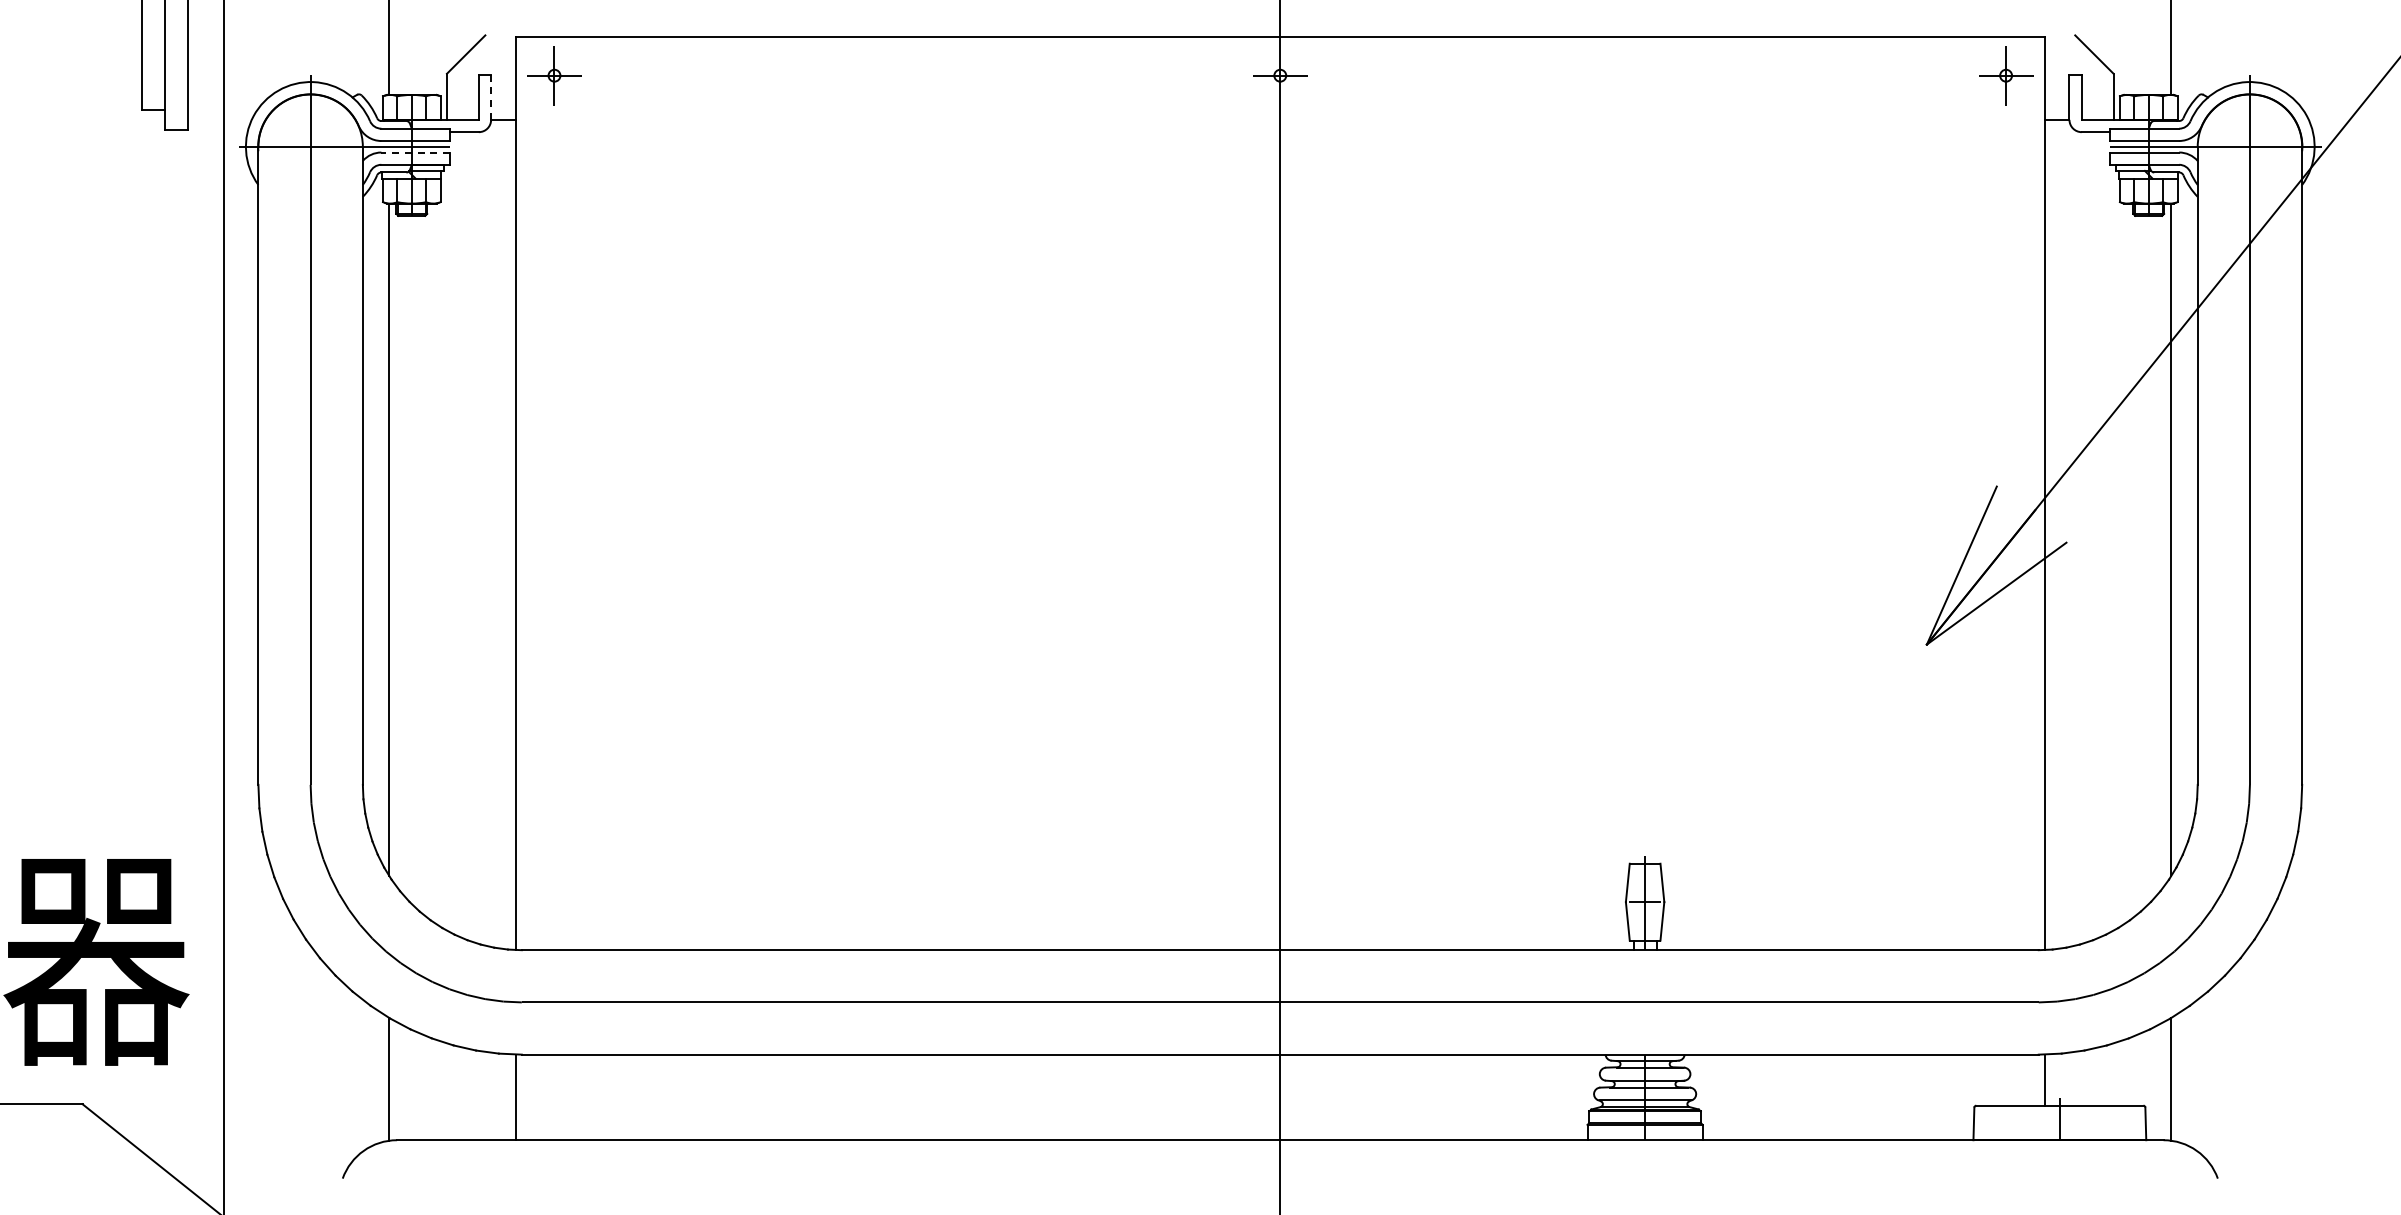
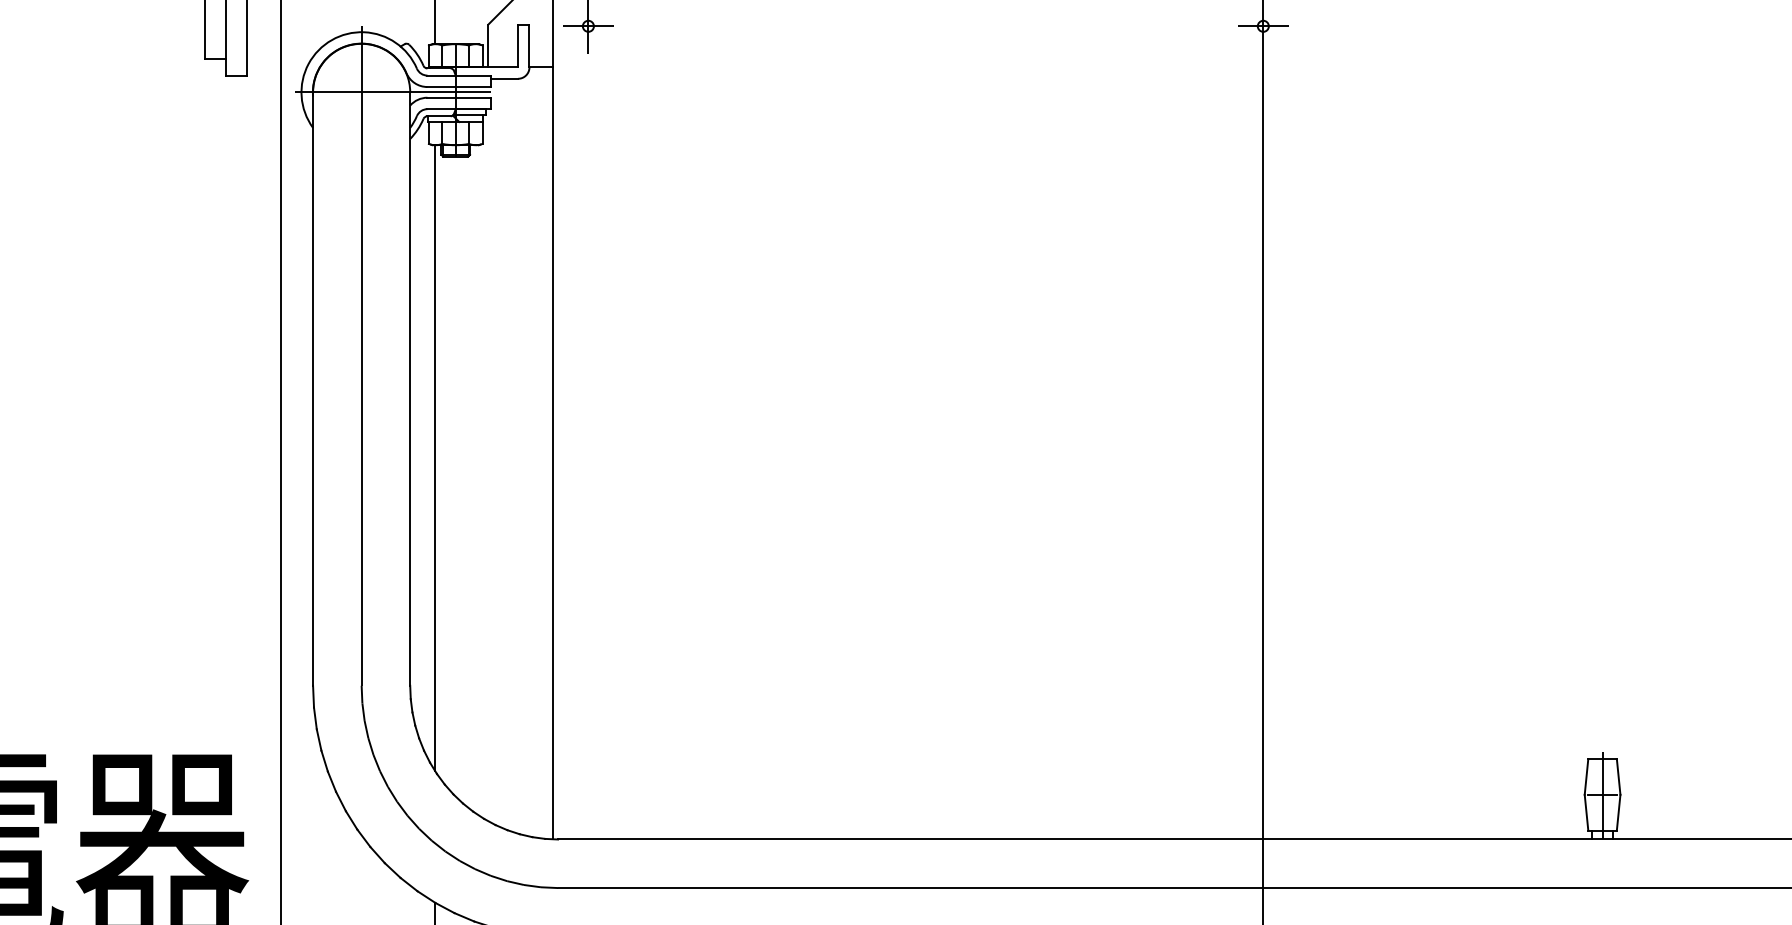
line: (491, 97) -> (529, 46), dashed -> solid
line: (415, 152) -> (459, 97), dashed -> solid

